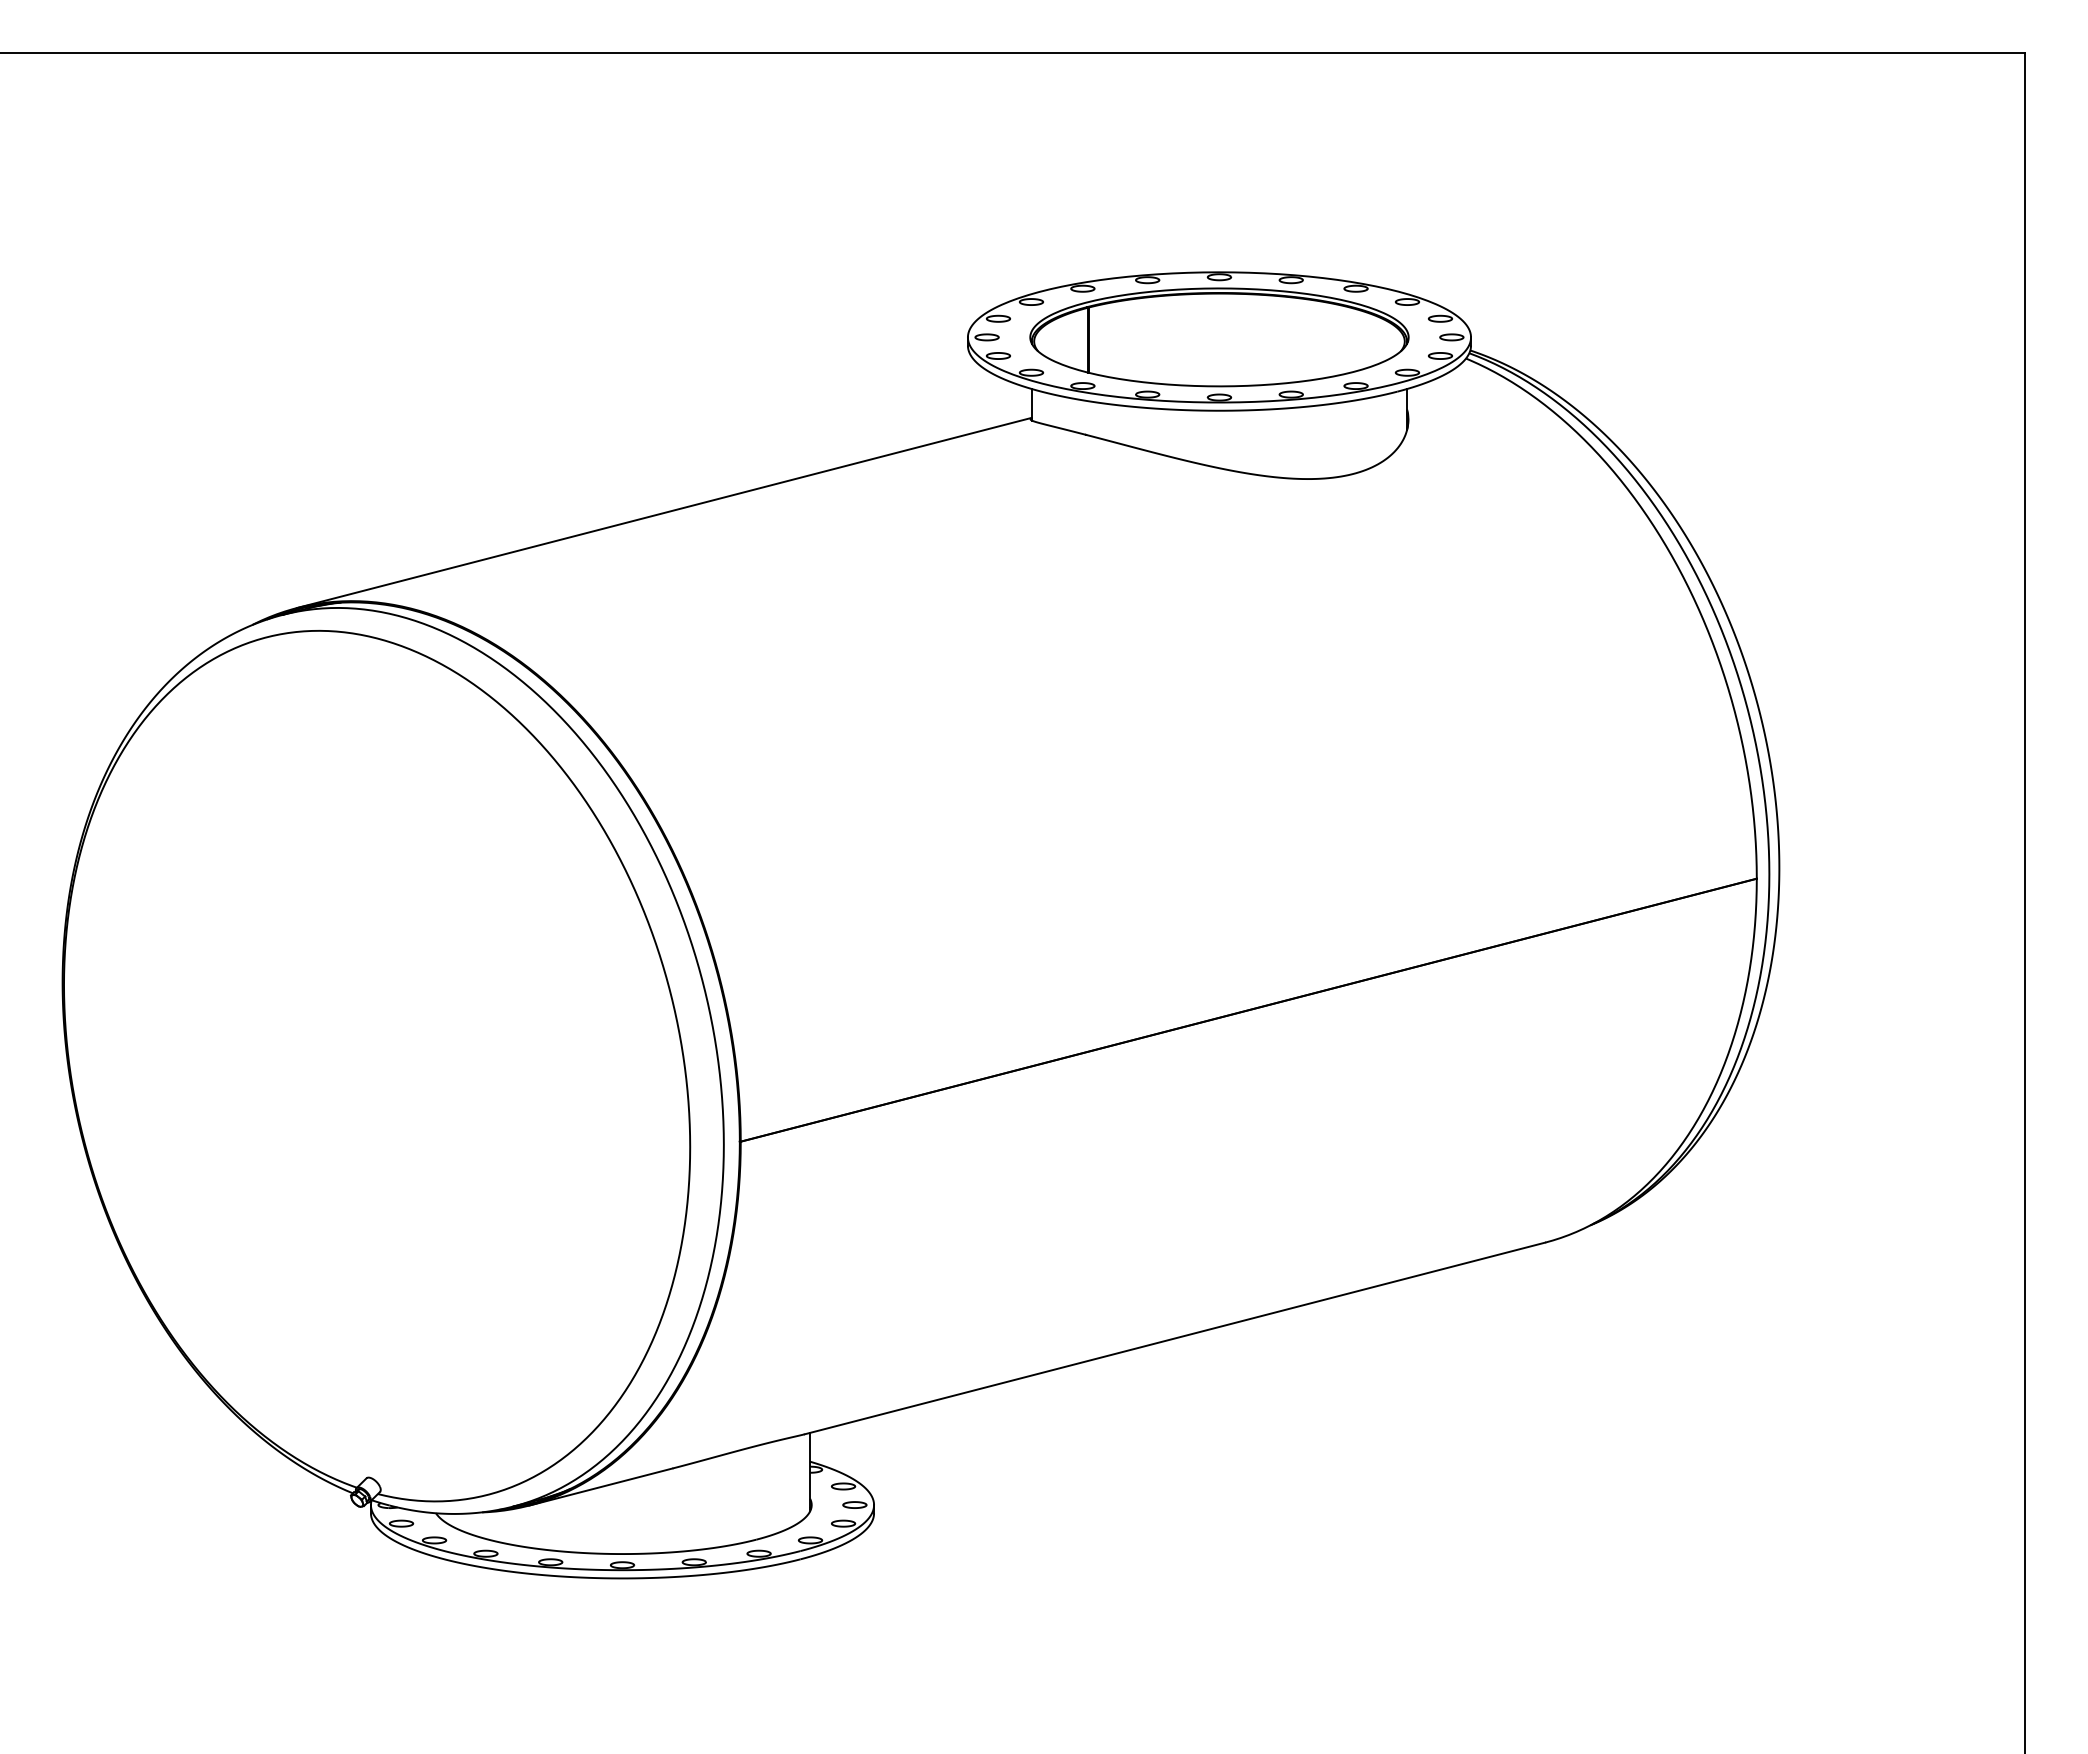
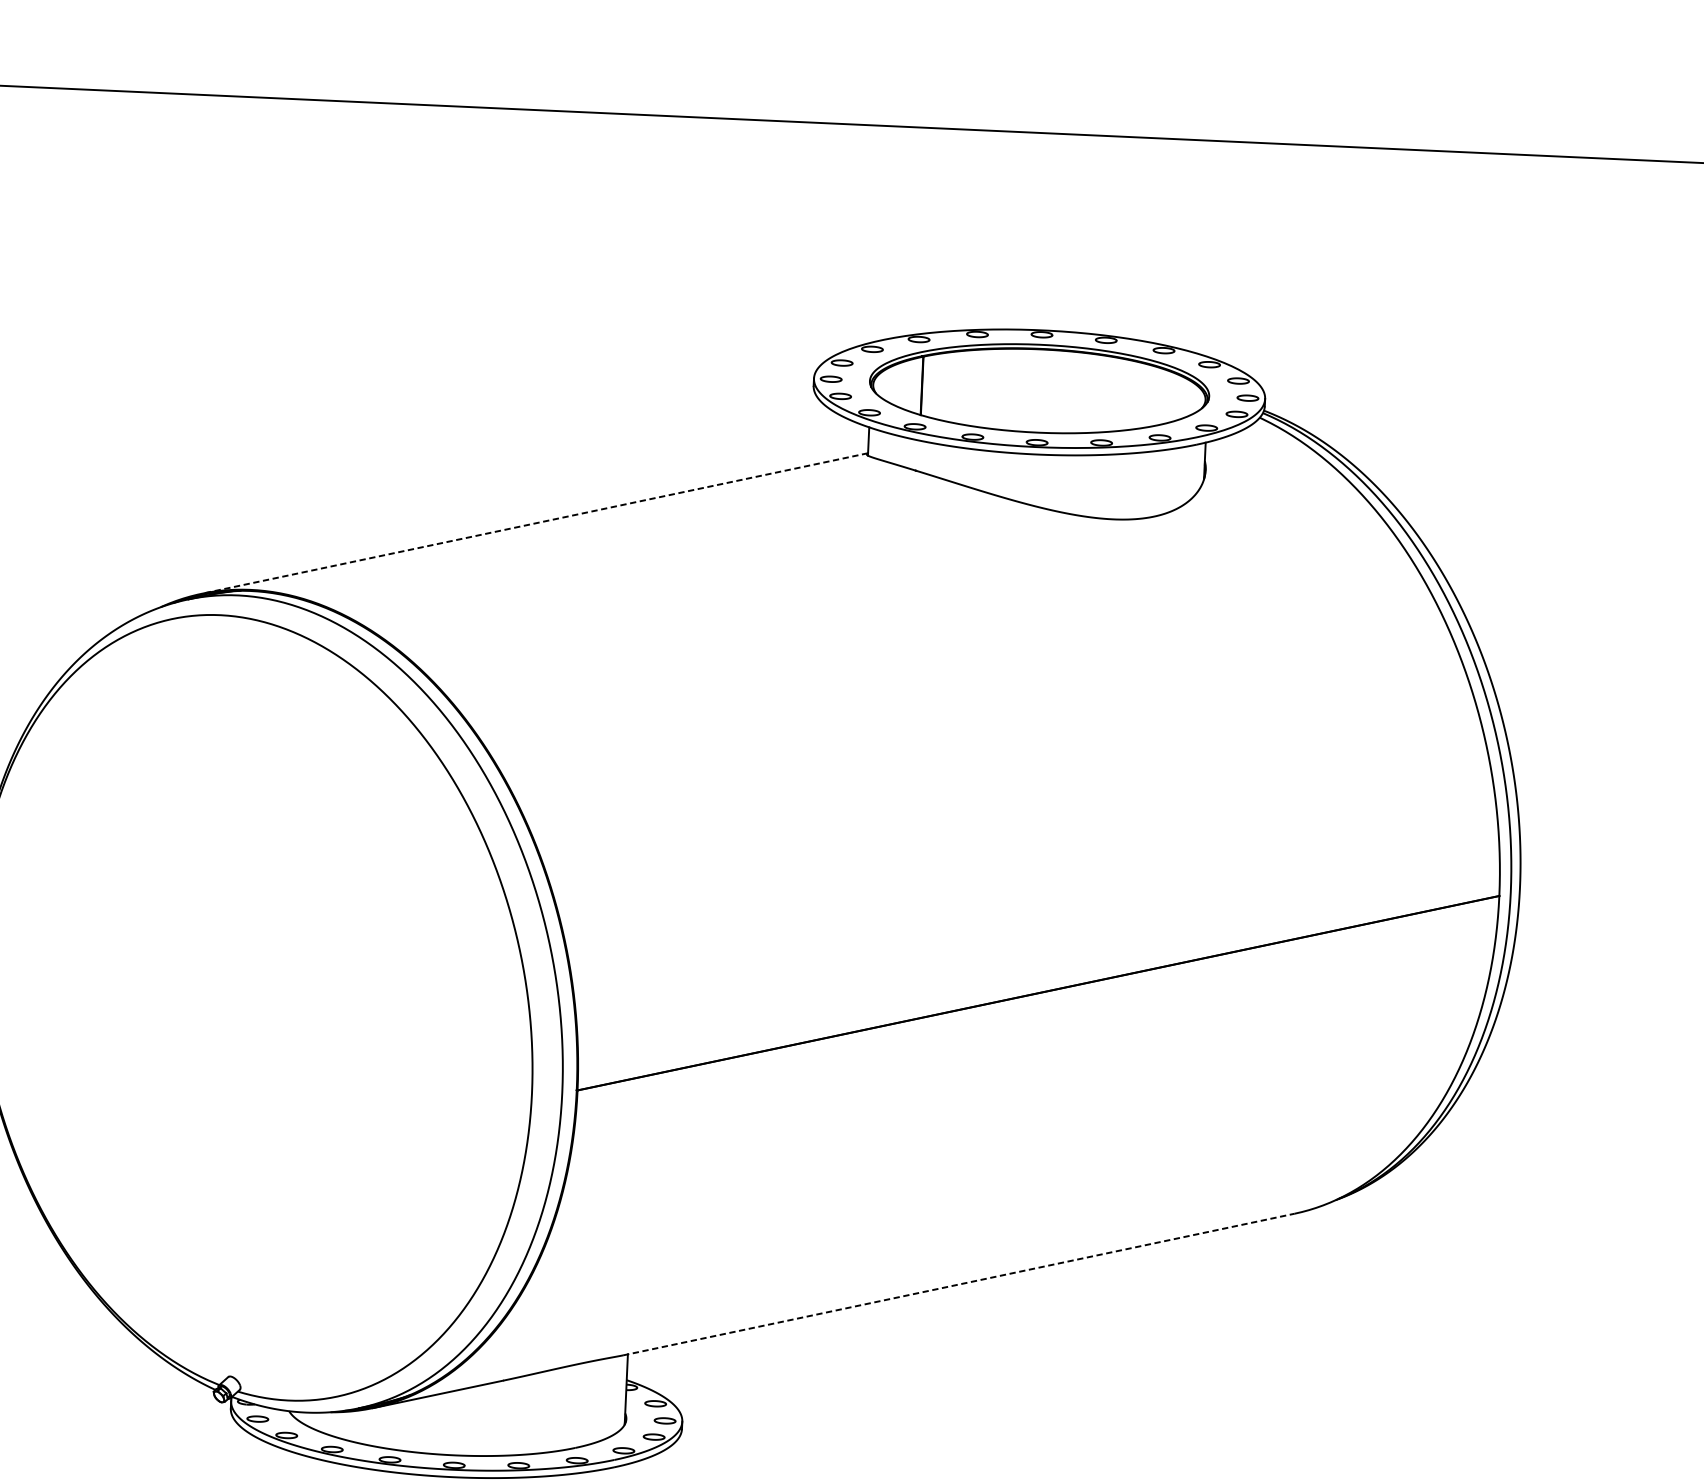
line: (664, 512) -> (534, 523), solid -> dashed
line: (1175, 1338) -> (959, 1284), solid -> dashed

